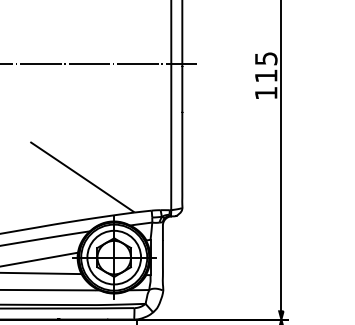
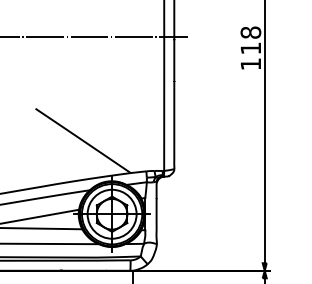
text: (265, 58) -> (250, 32), 115 -> 118

